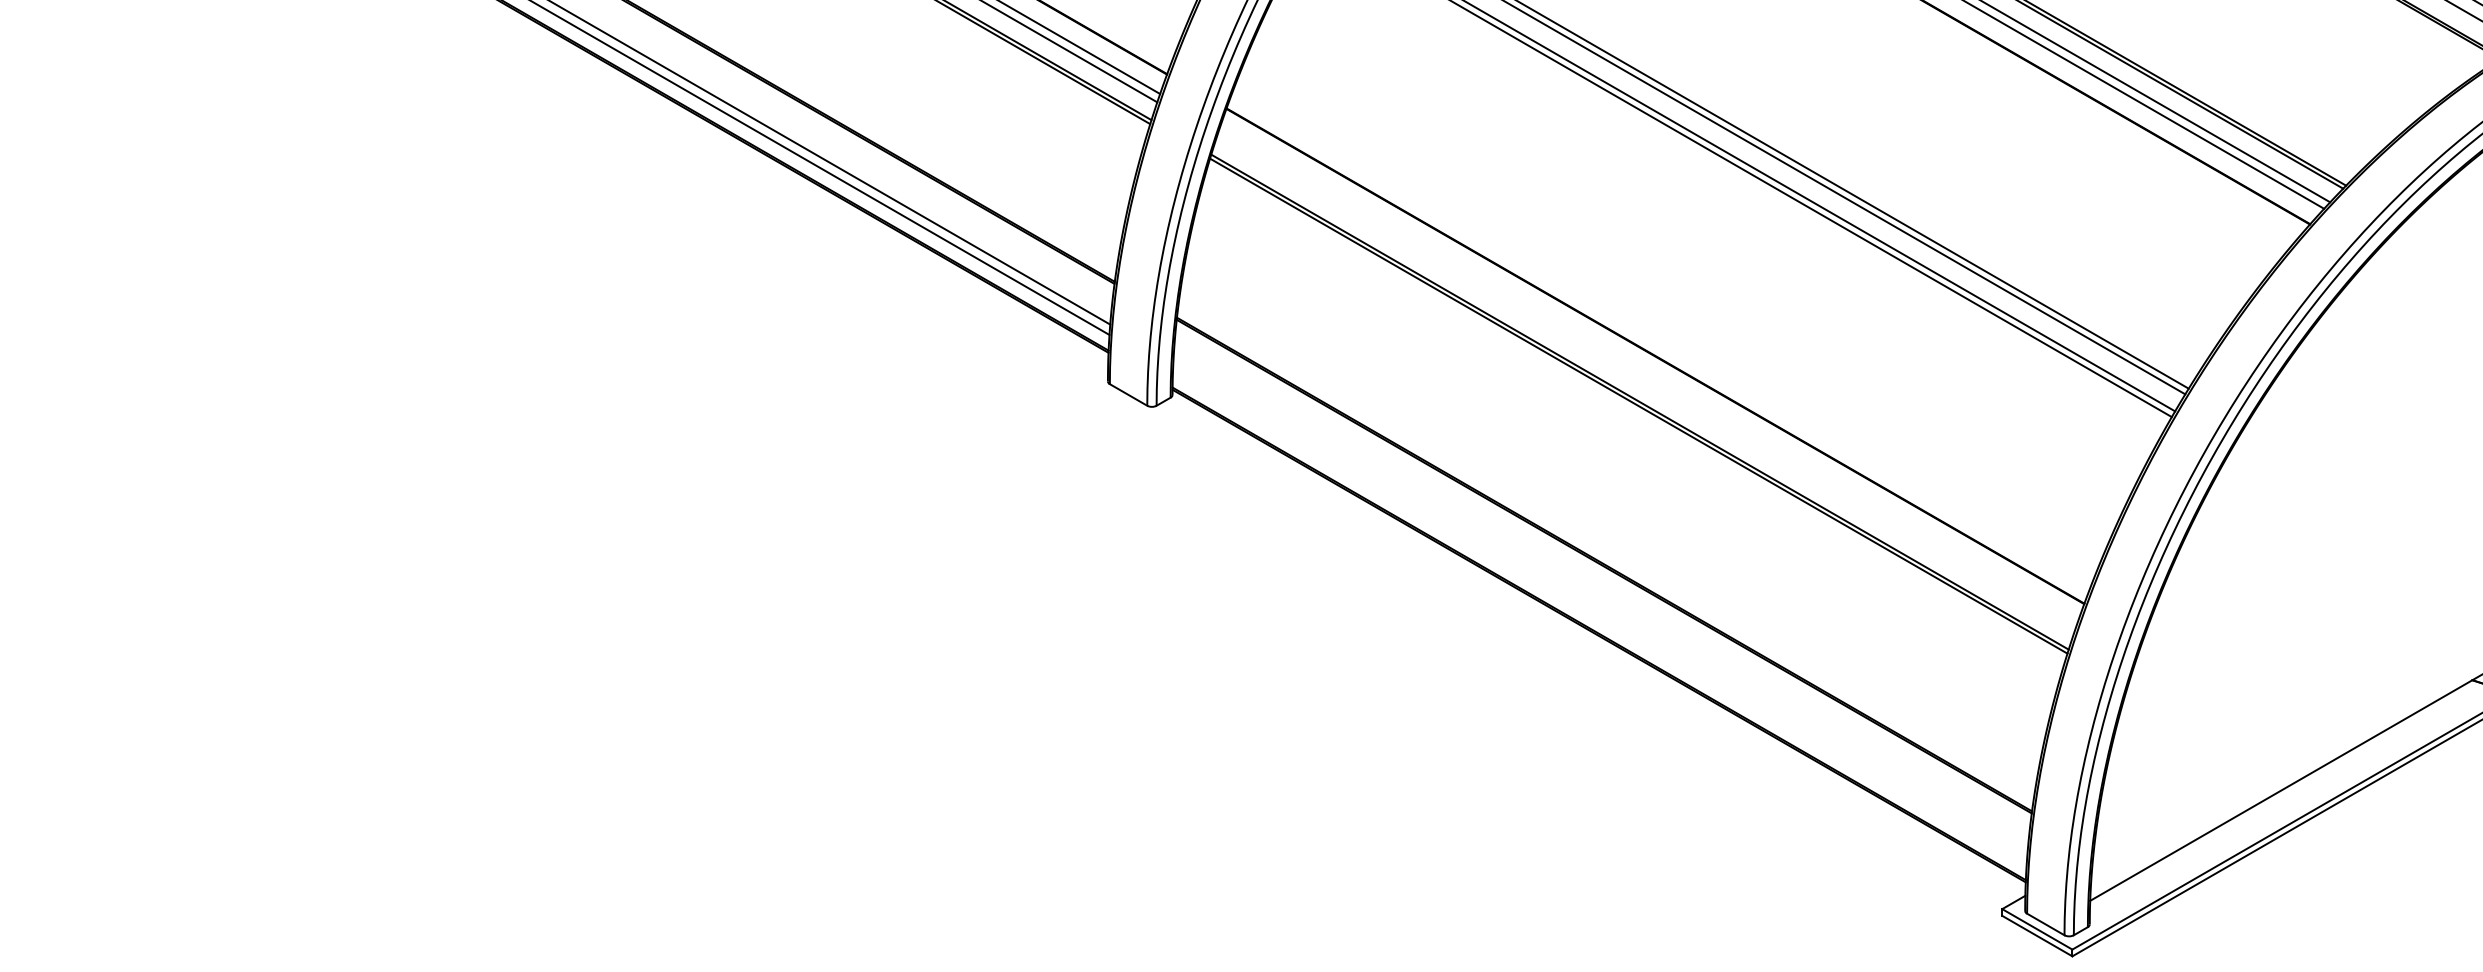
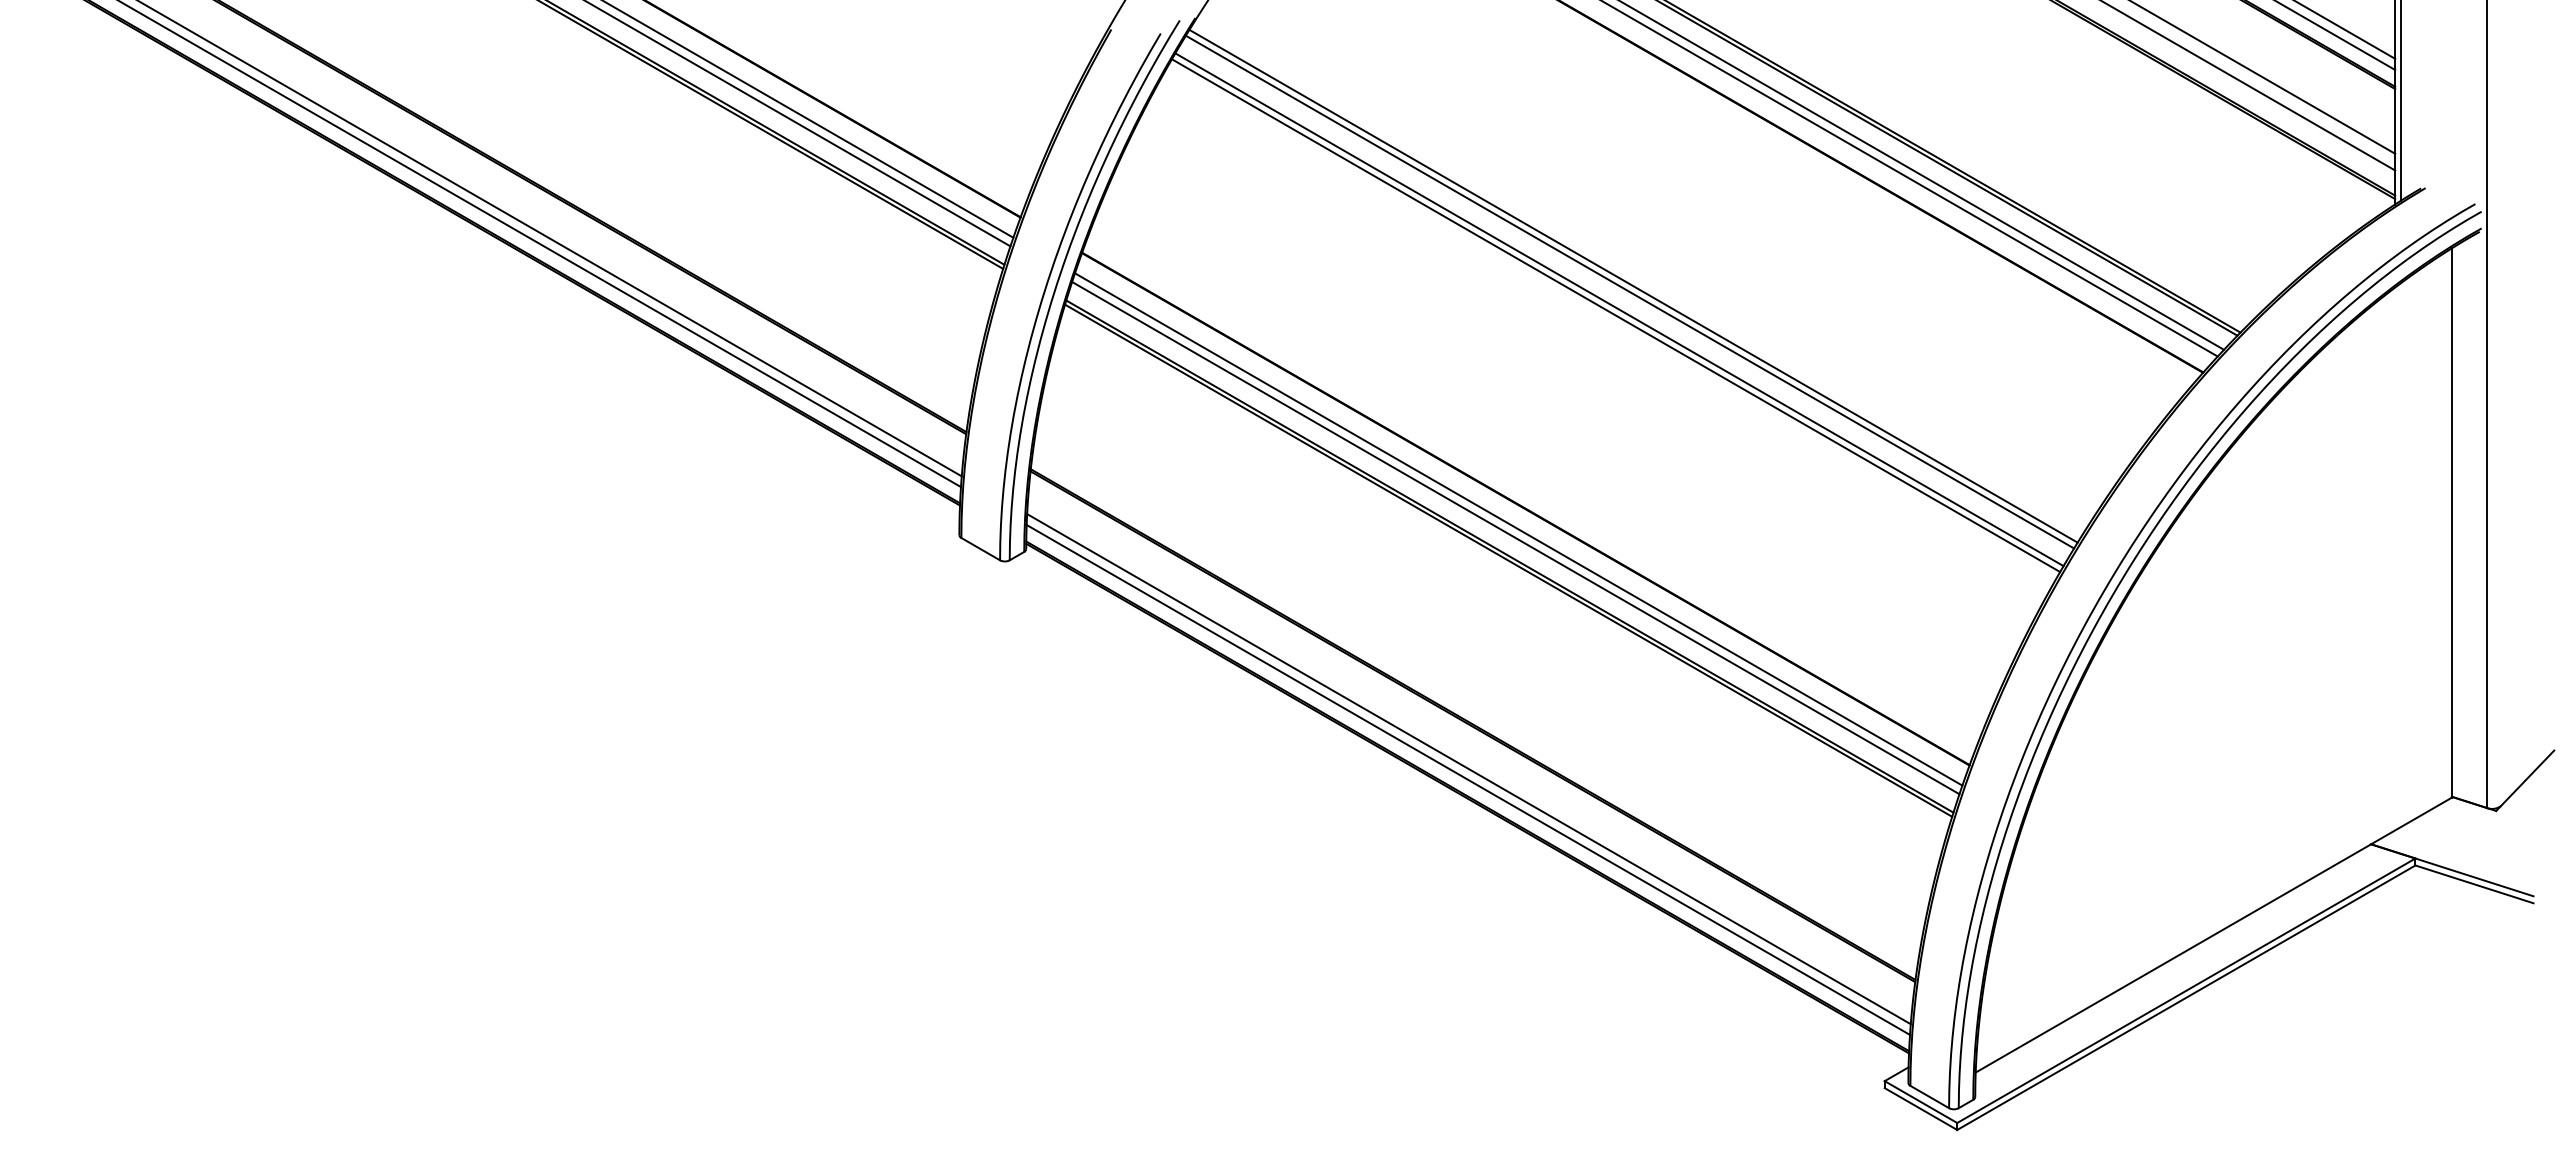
line: (1648, 375) -> (1518, 529), added
line: (1645, 384) -> (1515, 538), added
line: (1600, 607) -> (1468, 769), added
line: (1600, 617) -> (1468, 779), added

